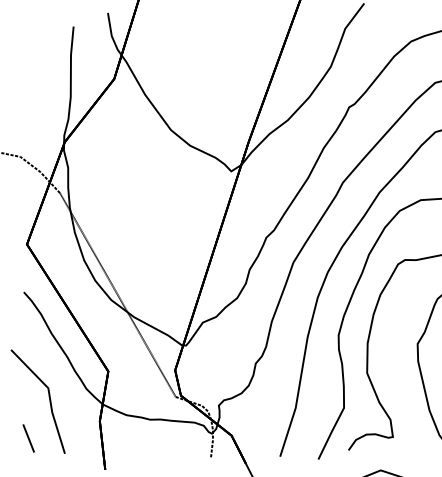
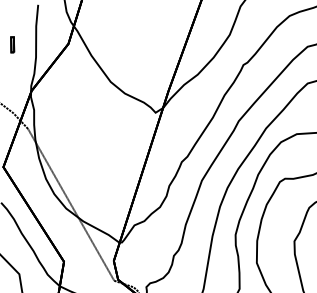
part: (39, 80) -> (12, 45), added

